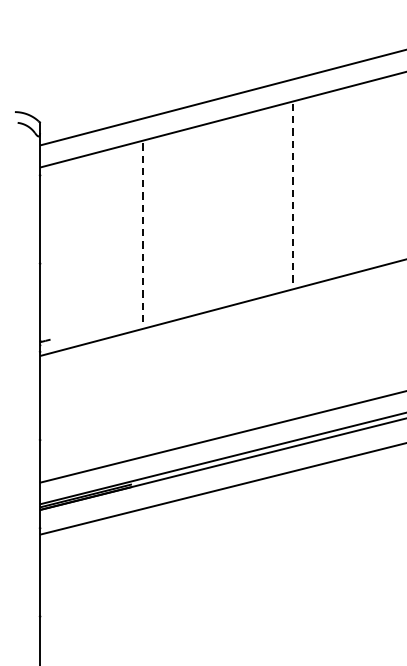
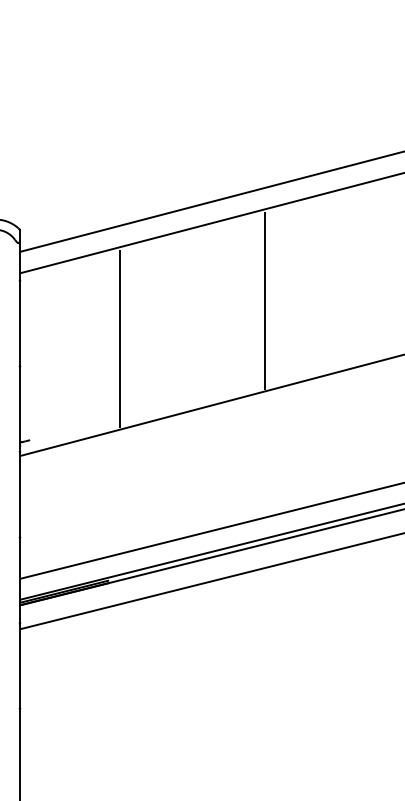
line: (293, 196) -> (265, 301), dashed -> solid
line: (143, 235) -> (120, 339), dashed -> solid

